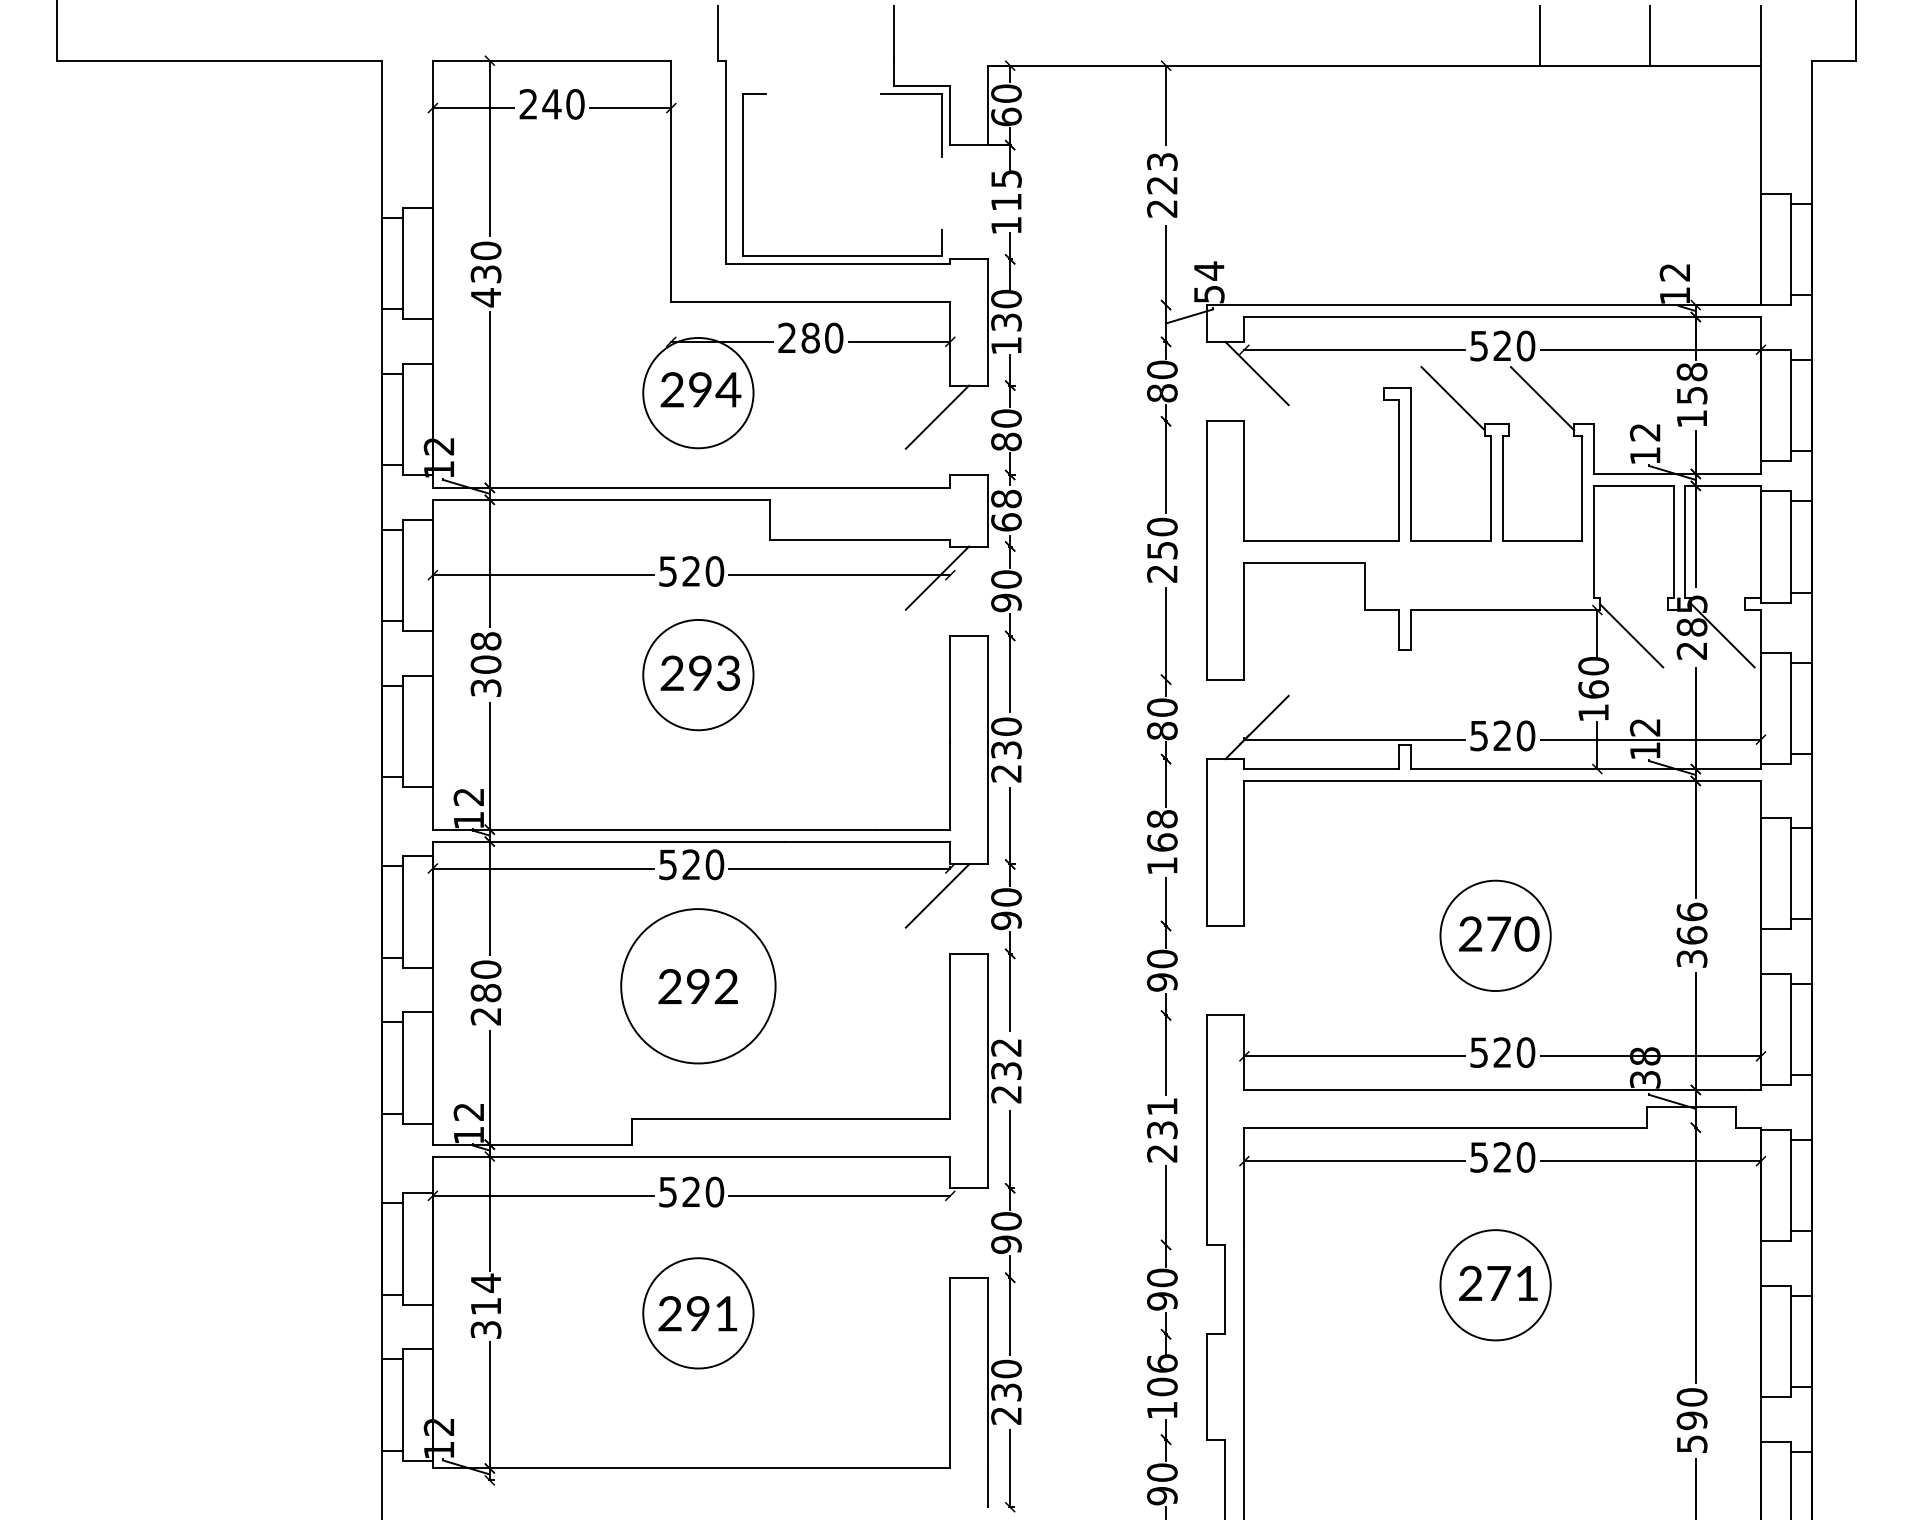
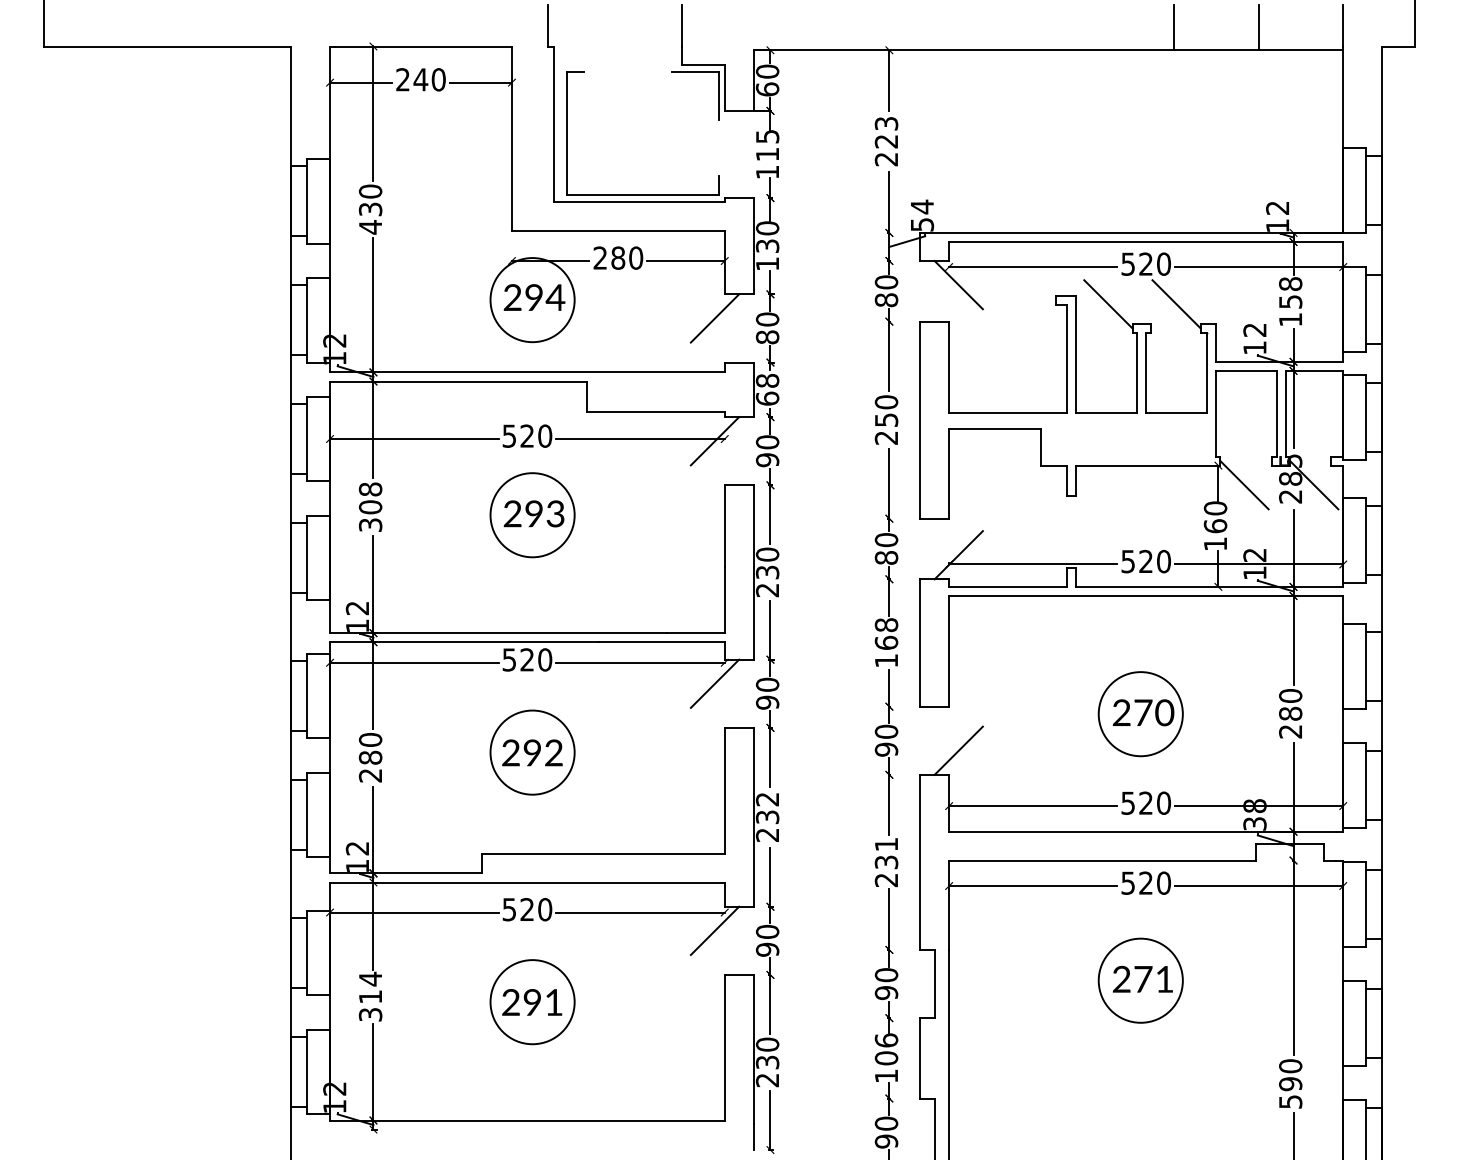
text: (1691, 934) -> (1290, 713), 366 -> 280
line: (1256, 983) -> (958, 750), added
circle: (698, 986) -> (532, 752), size x0.71
line: (937, 1219) -> (715, 930), added

